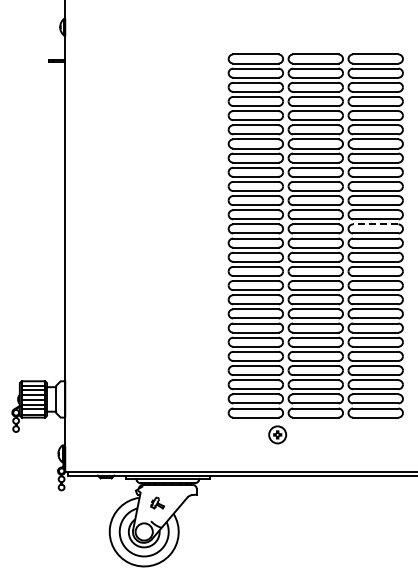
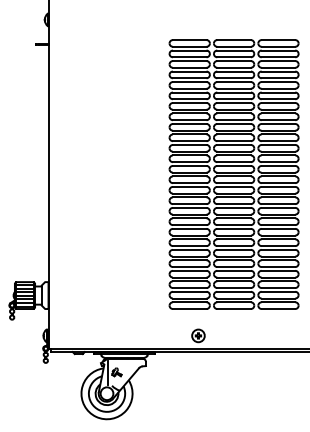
line: (375, 224) -> (278, 166), dashed -> solid
part: (277, 434) -> (198, 335), moved
line: (146, 503) -> (108, 372), added

